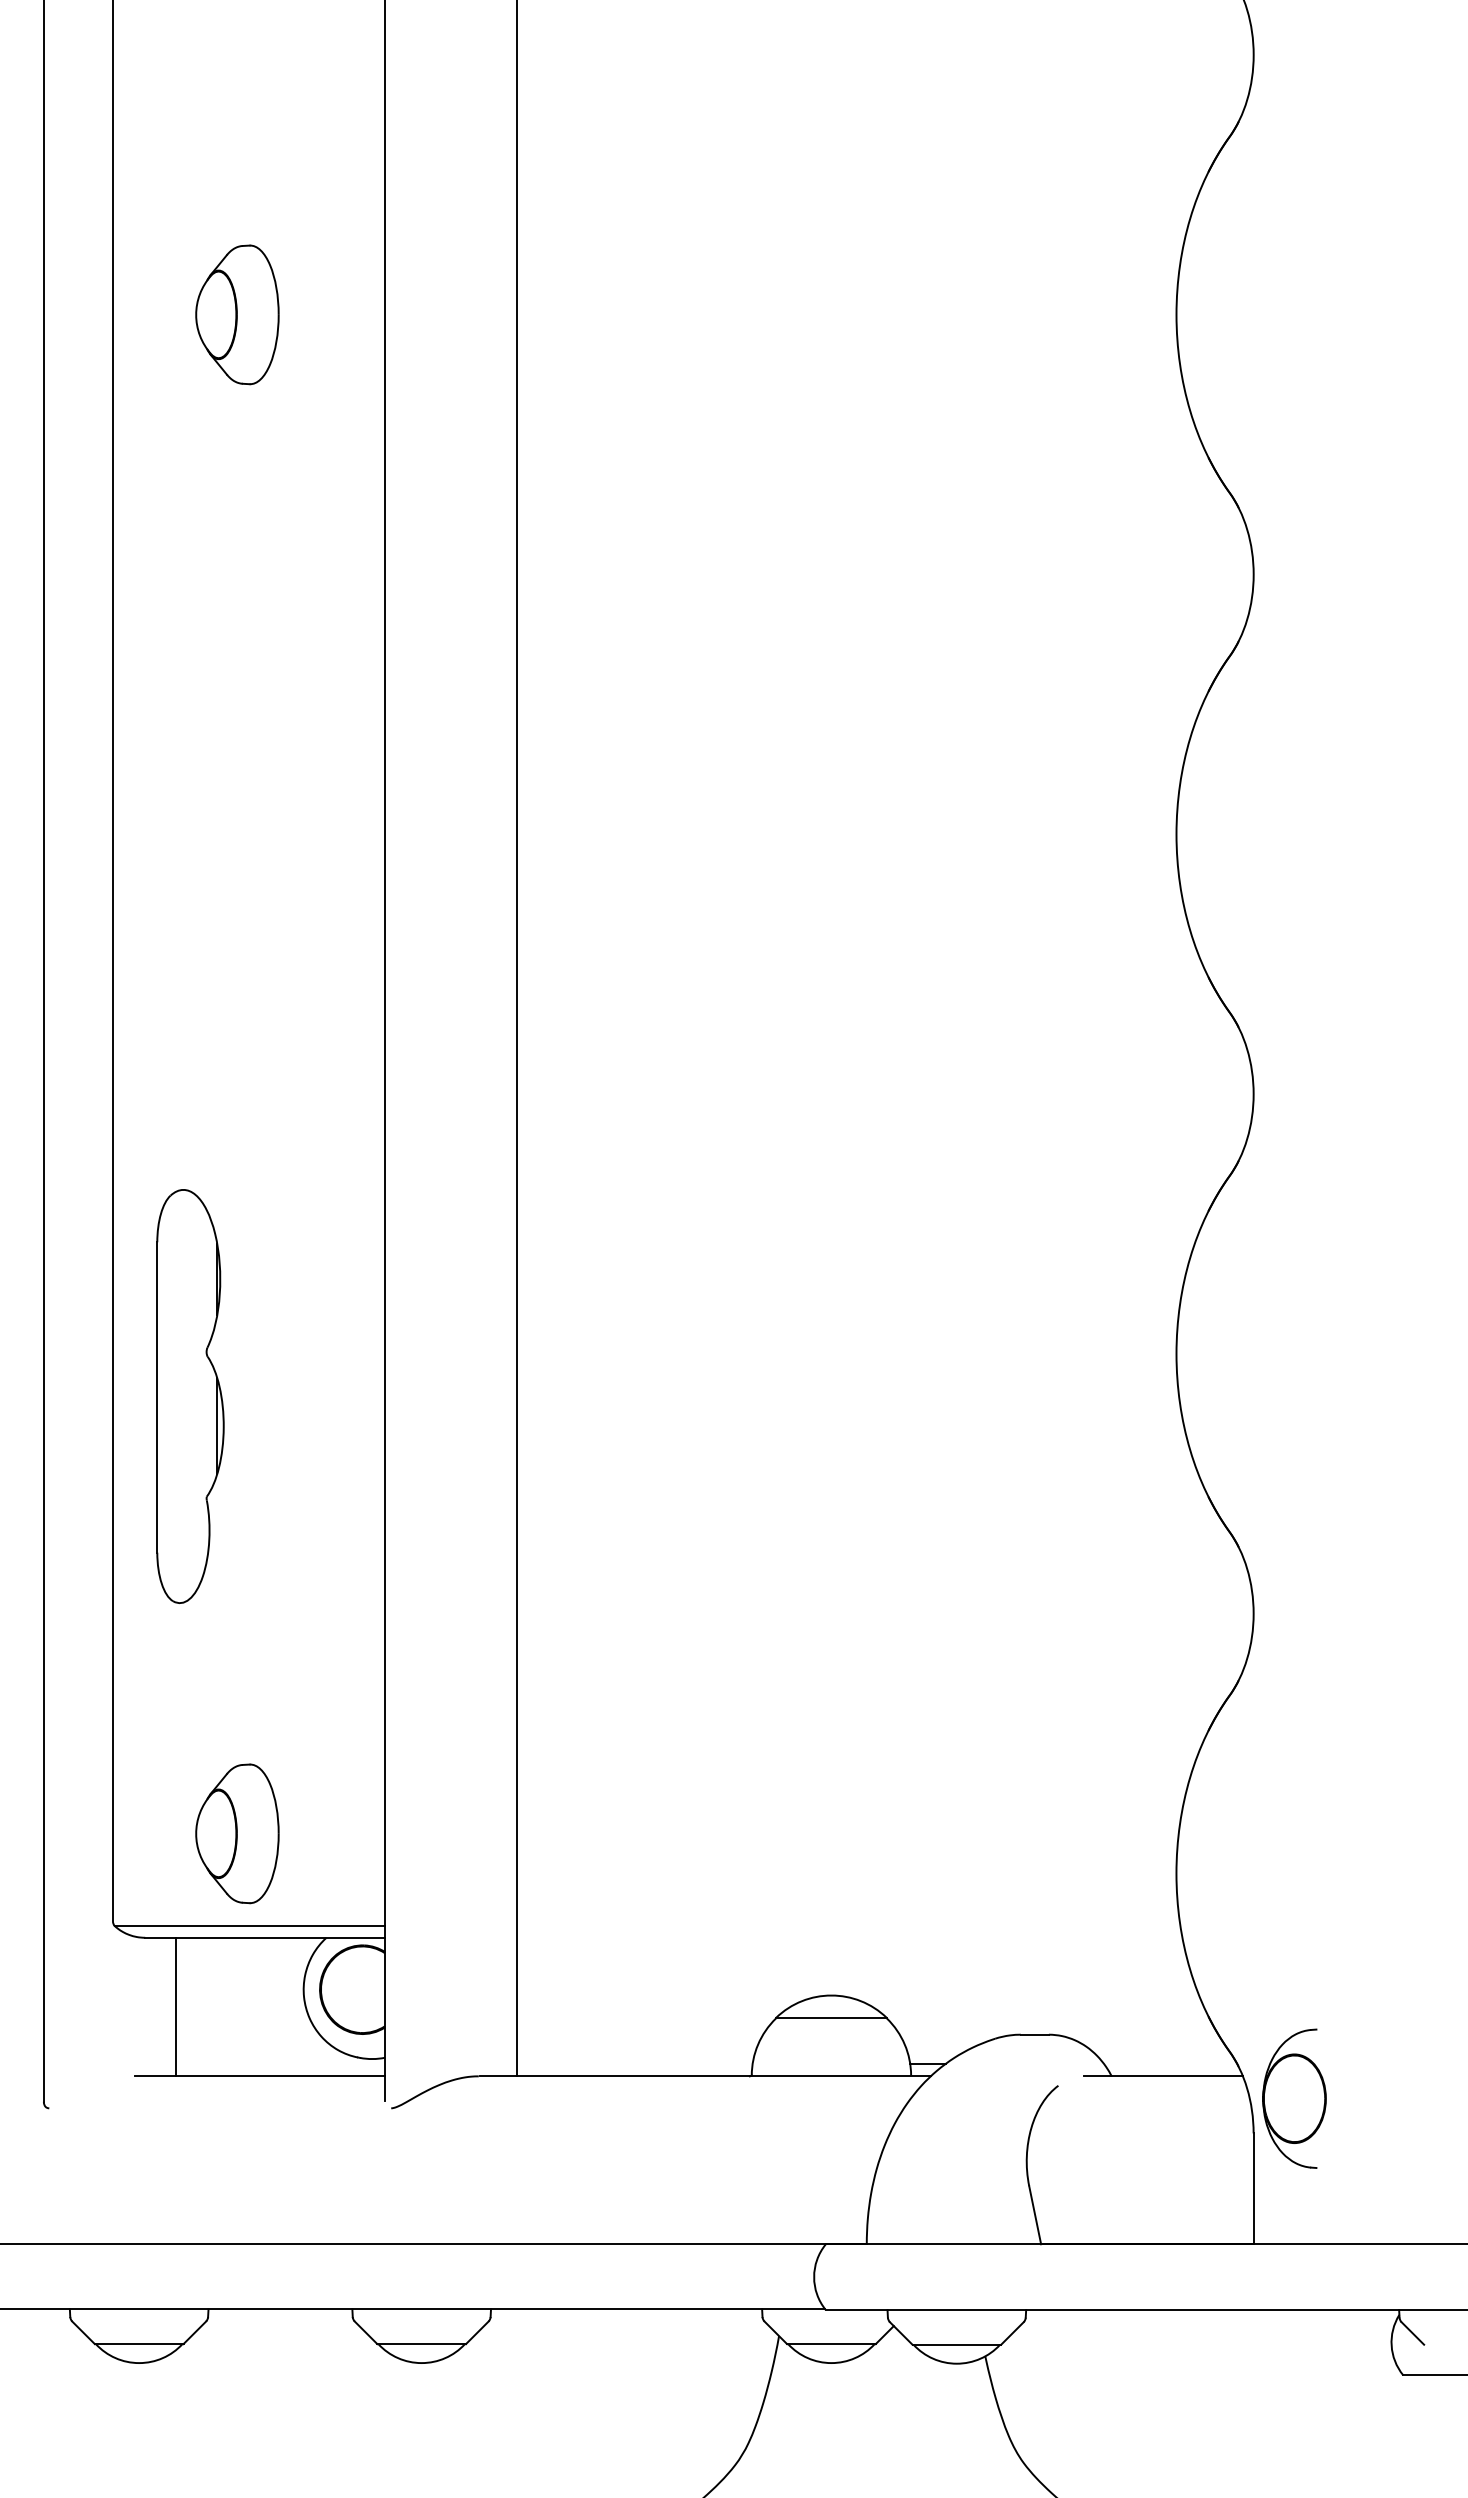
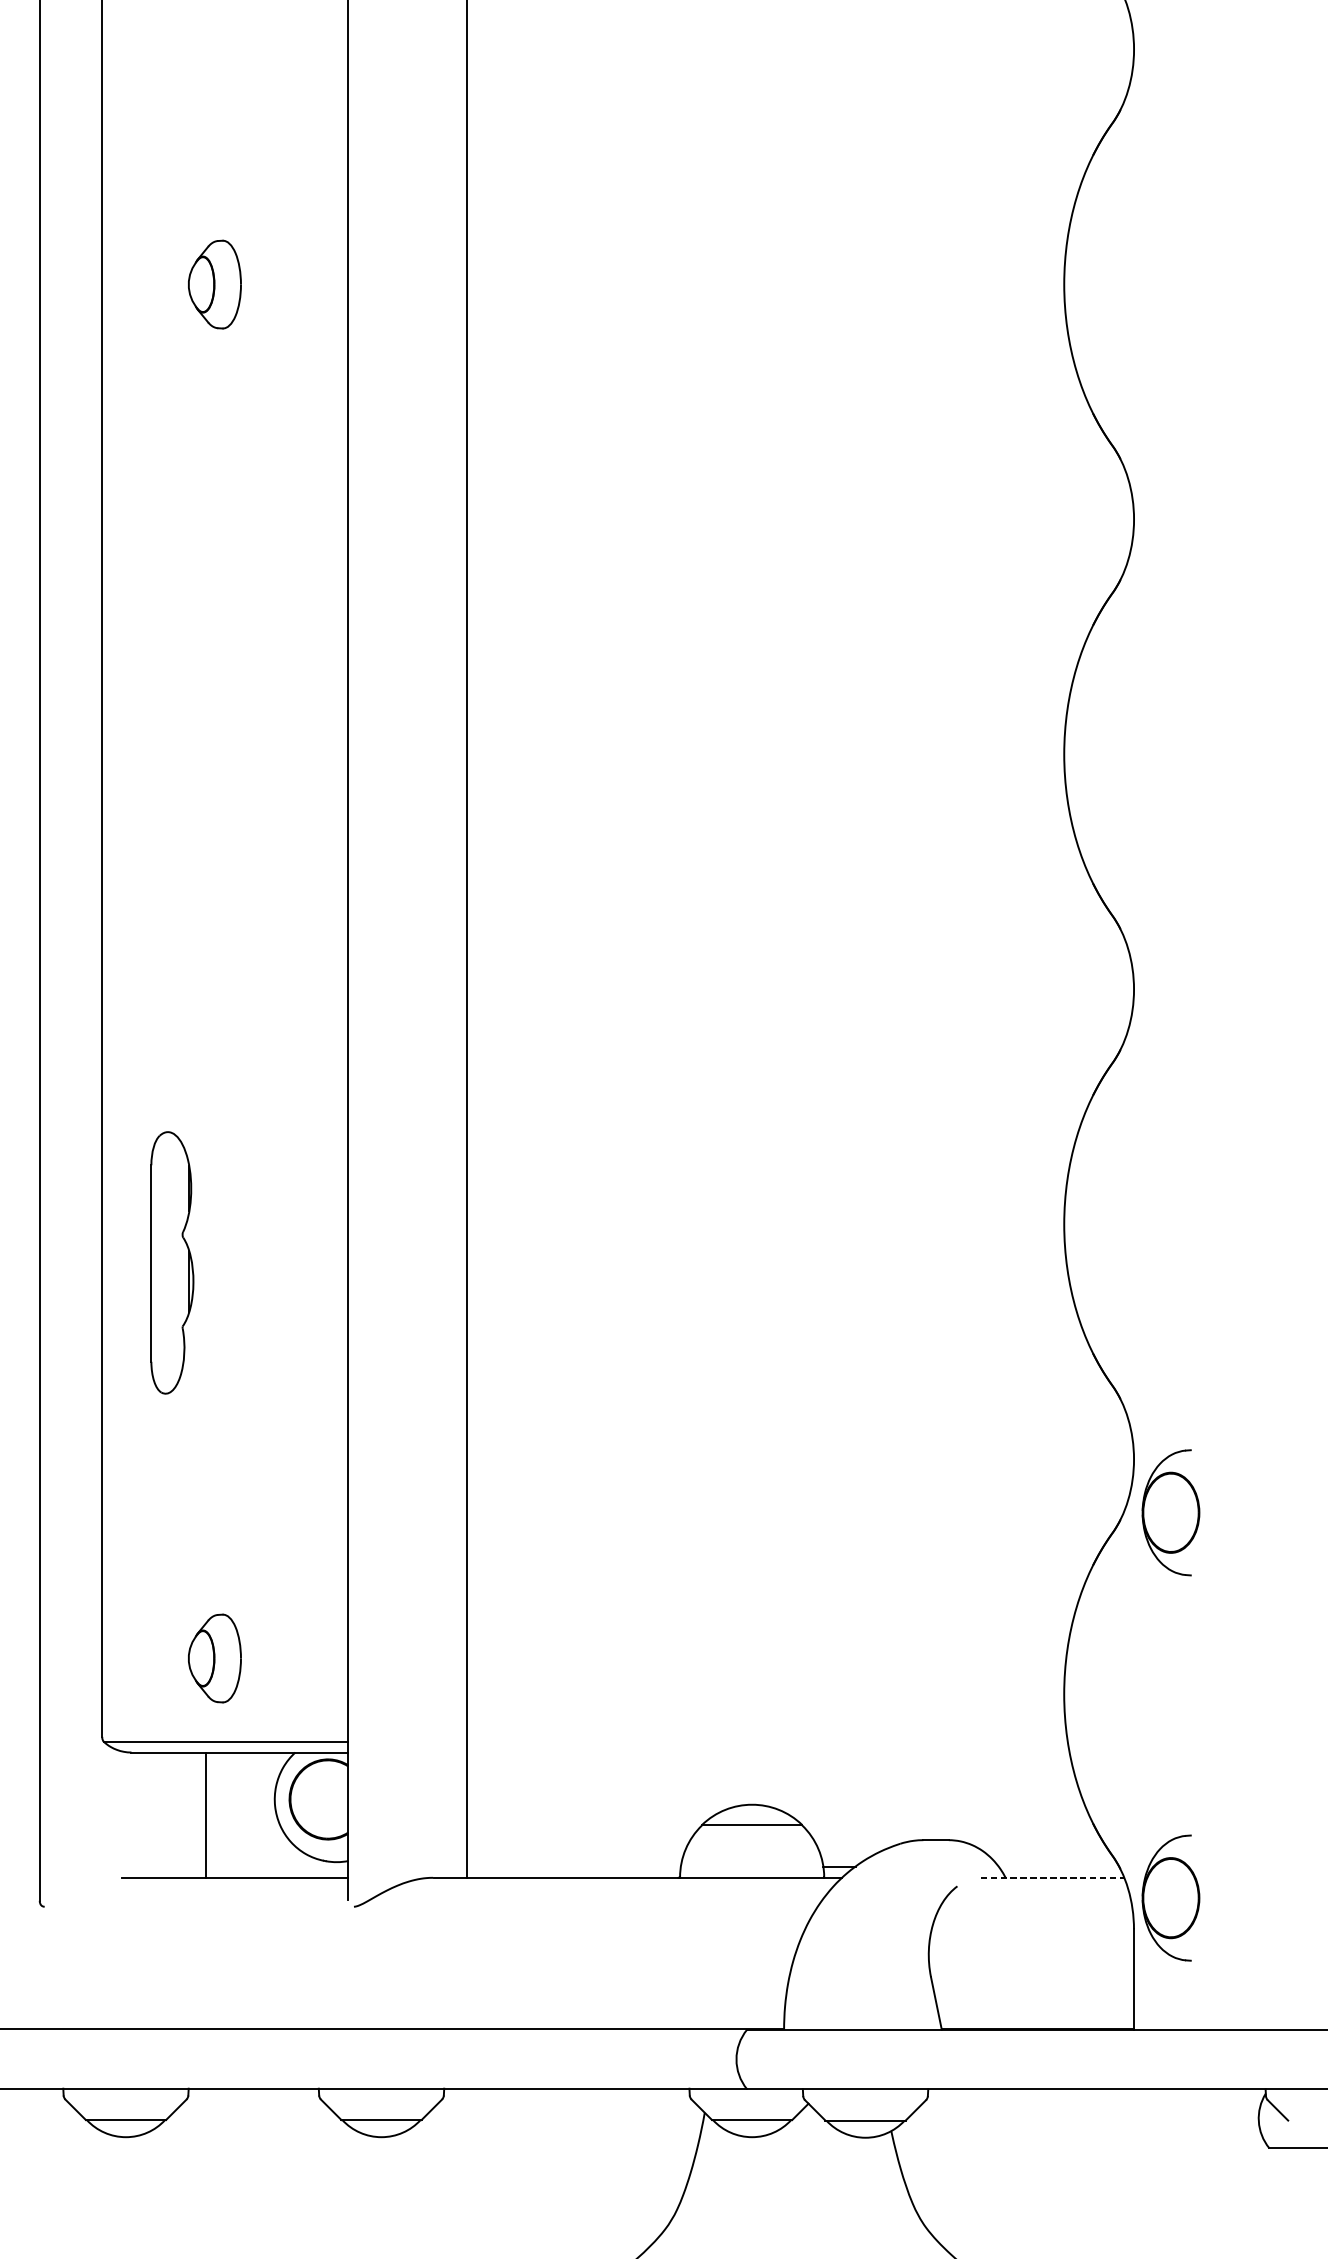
part: (237, 314) -> (214, 284), size x0.7
part: (190, 1396) -> (172, 1262), size x0.7
part: (1294, 1672) -> (1170, 1512), added
part: (237, 1833) -> (214, 1658), size x0.7
line: (175, 2006) -> (205, 1814), moved
line: (1164, 2076) -> (1053, 1877), solid -> dashed

